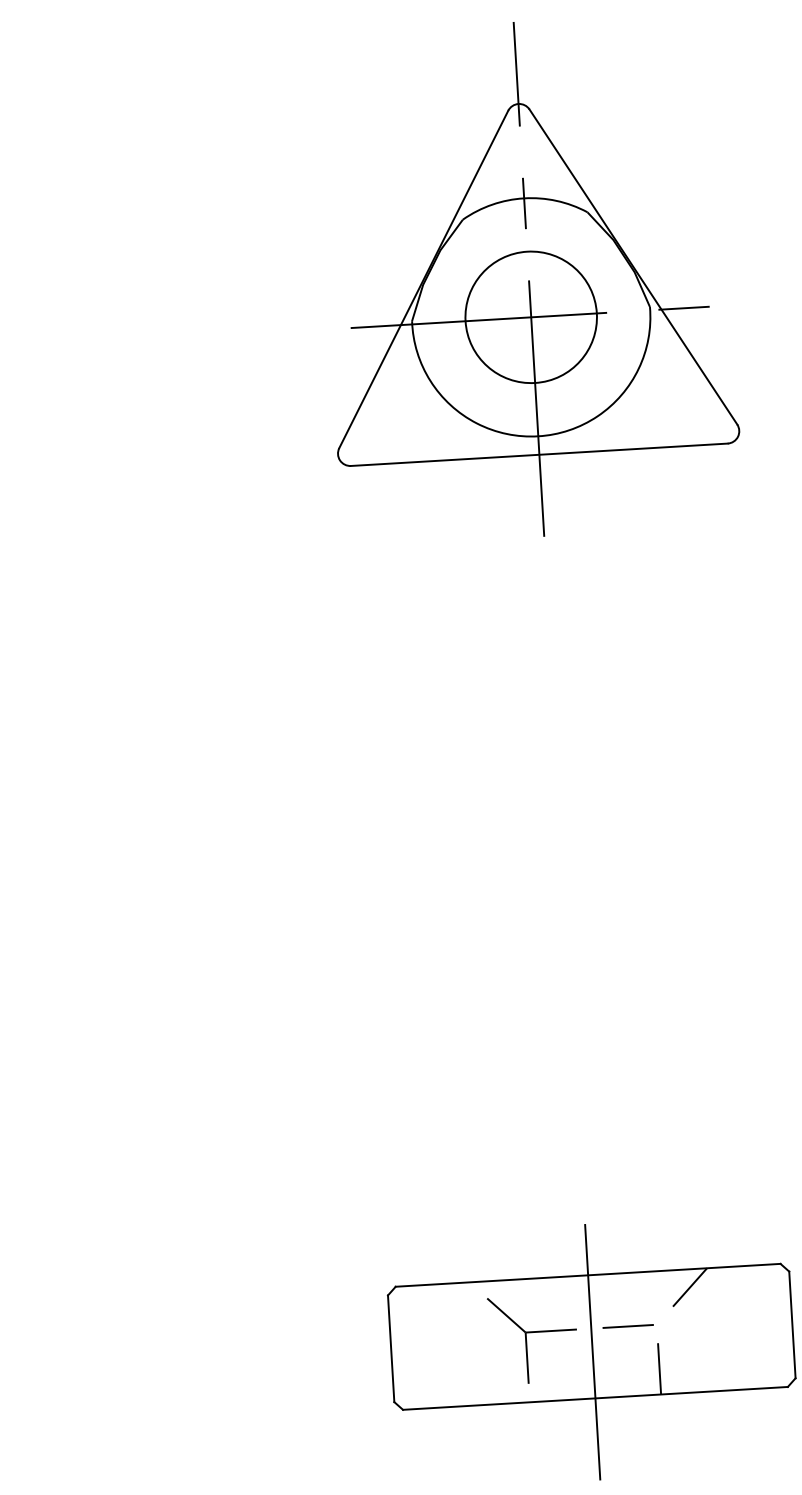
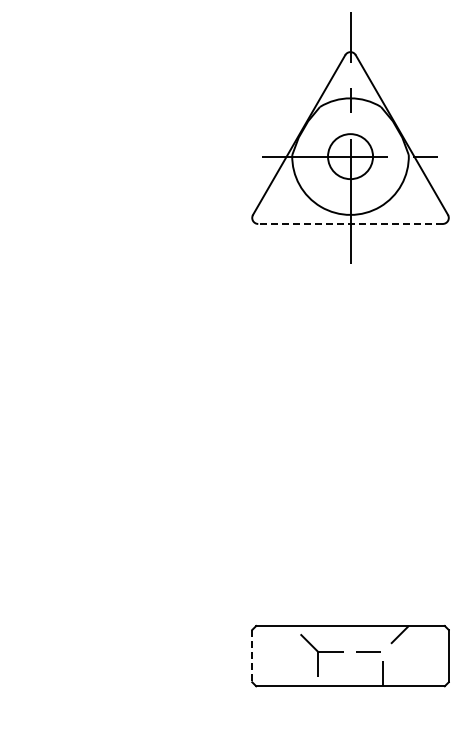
circle: (531, 317) -> (350, 156), size x0.7
line: (539, 453) -> (350, 223), solid -> dashed
line: (591, 1335) -> (350, 655), removed
line: (391, 1349) -> (252, 656), solid -> dashed

